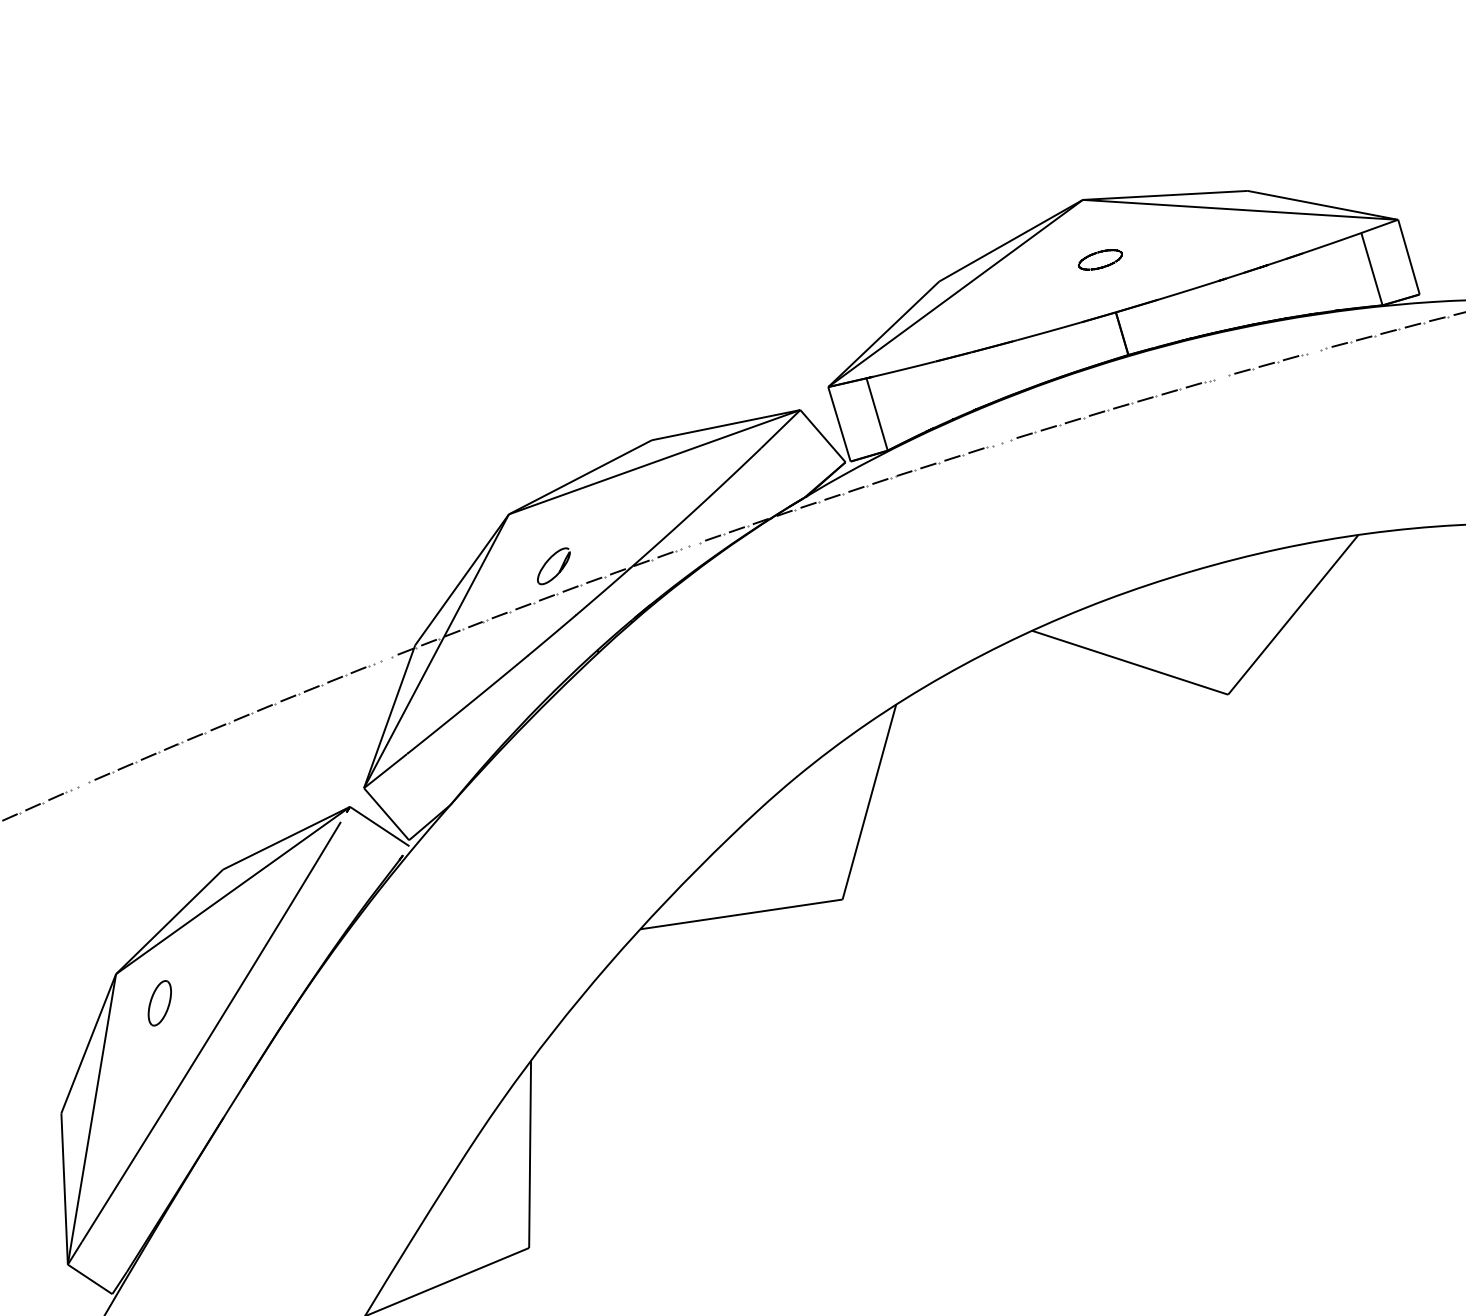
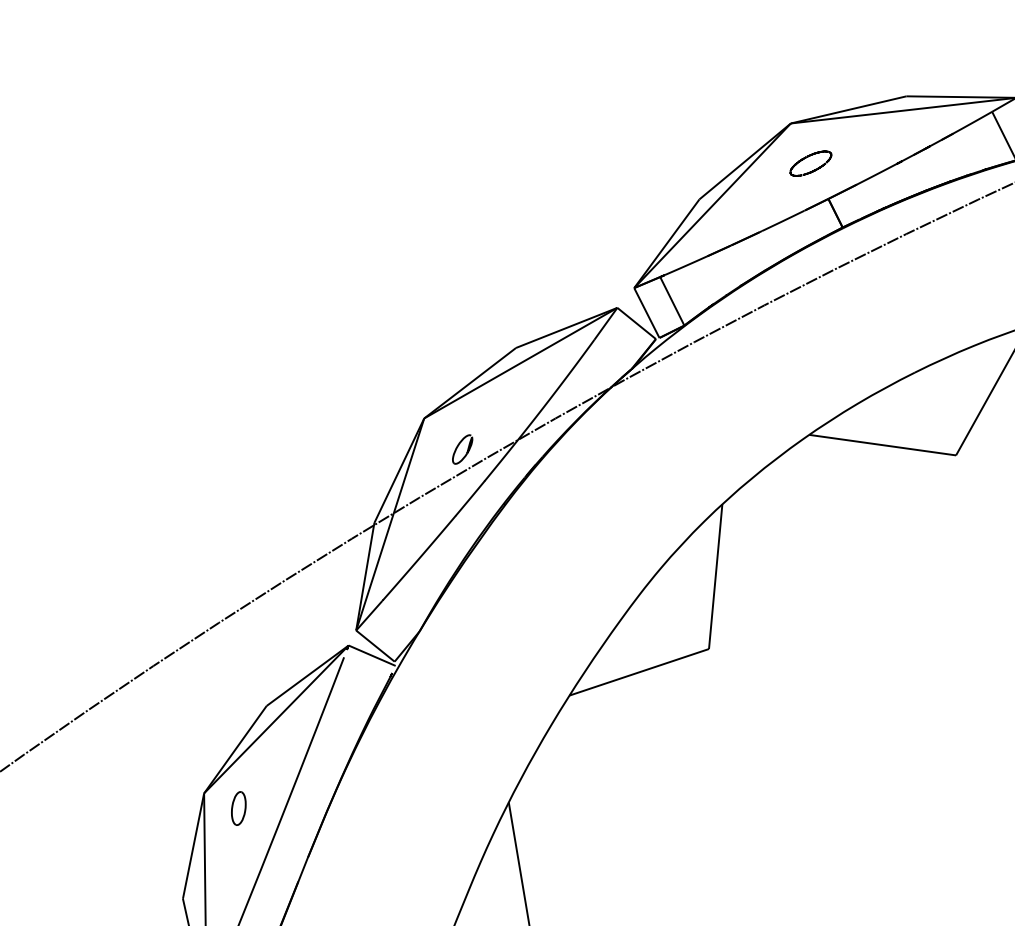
part: (1100, 259) -> (810, 163), size x1.4

